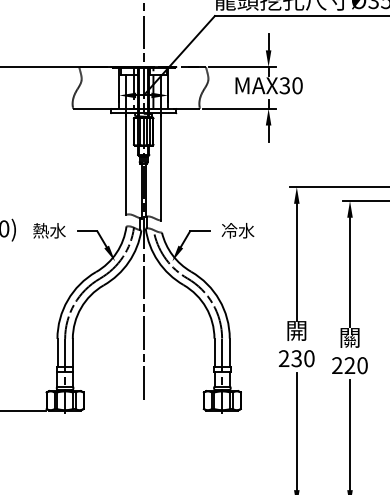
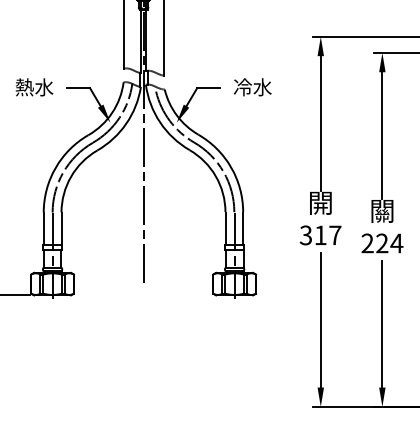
text: (296, 358) -> (320, 235), 230 -> 317
text: (362, 365) -> (396, 243), 220 -> 224

